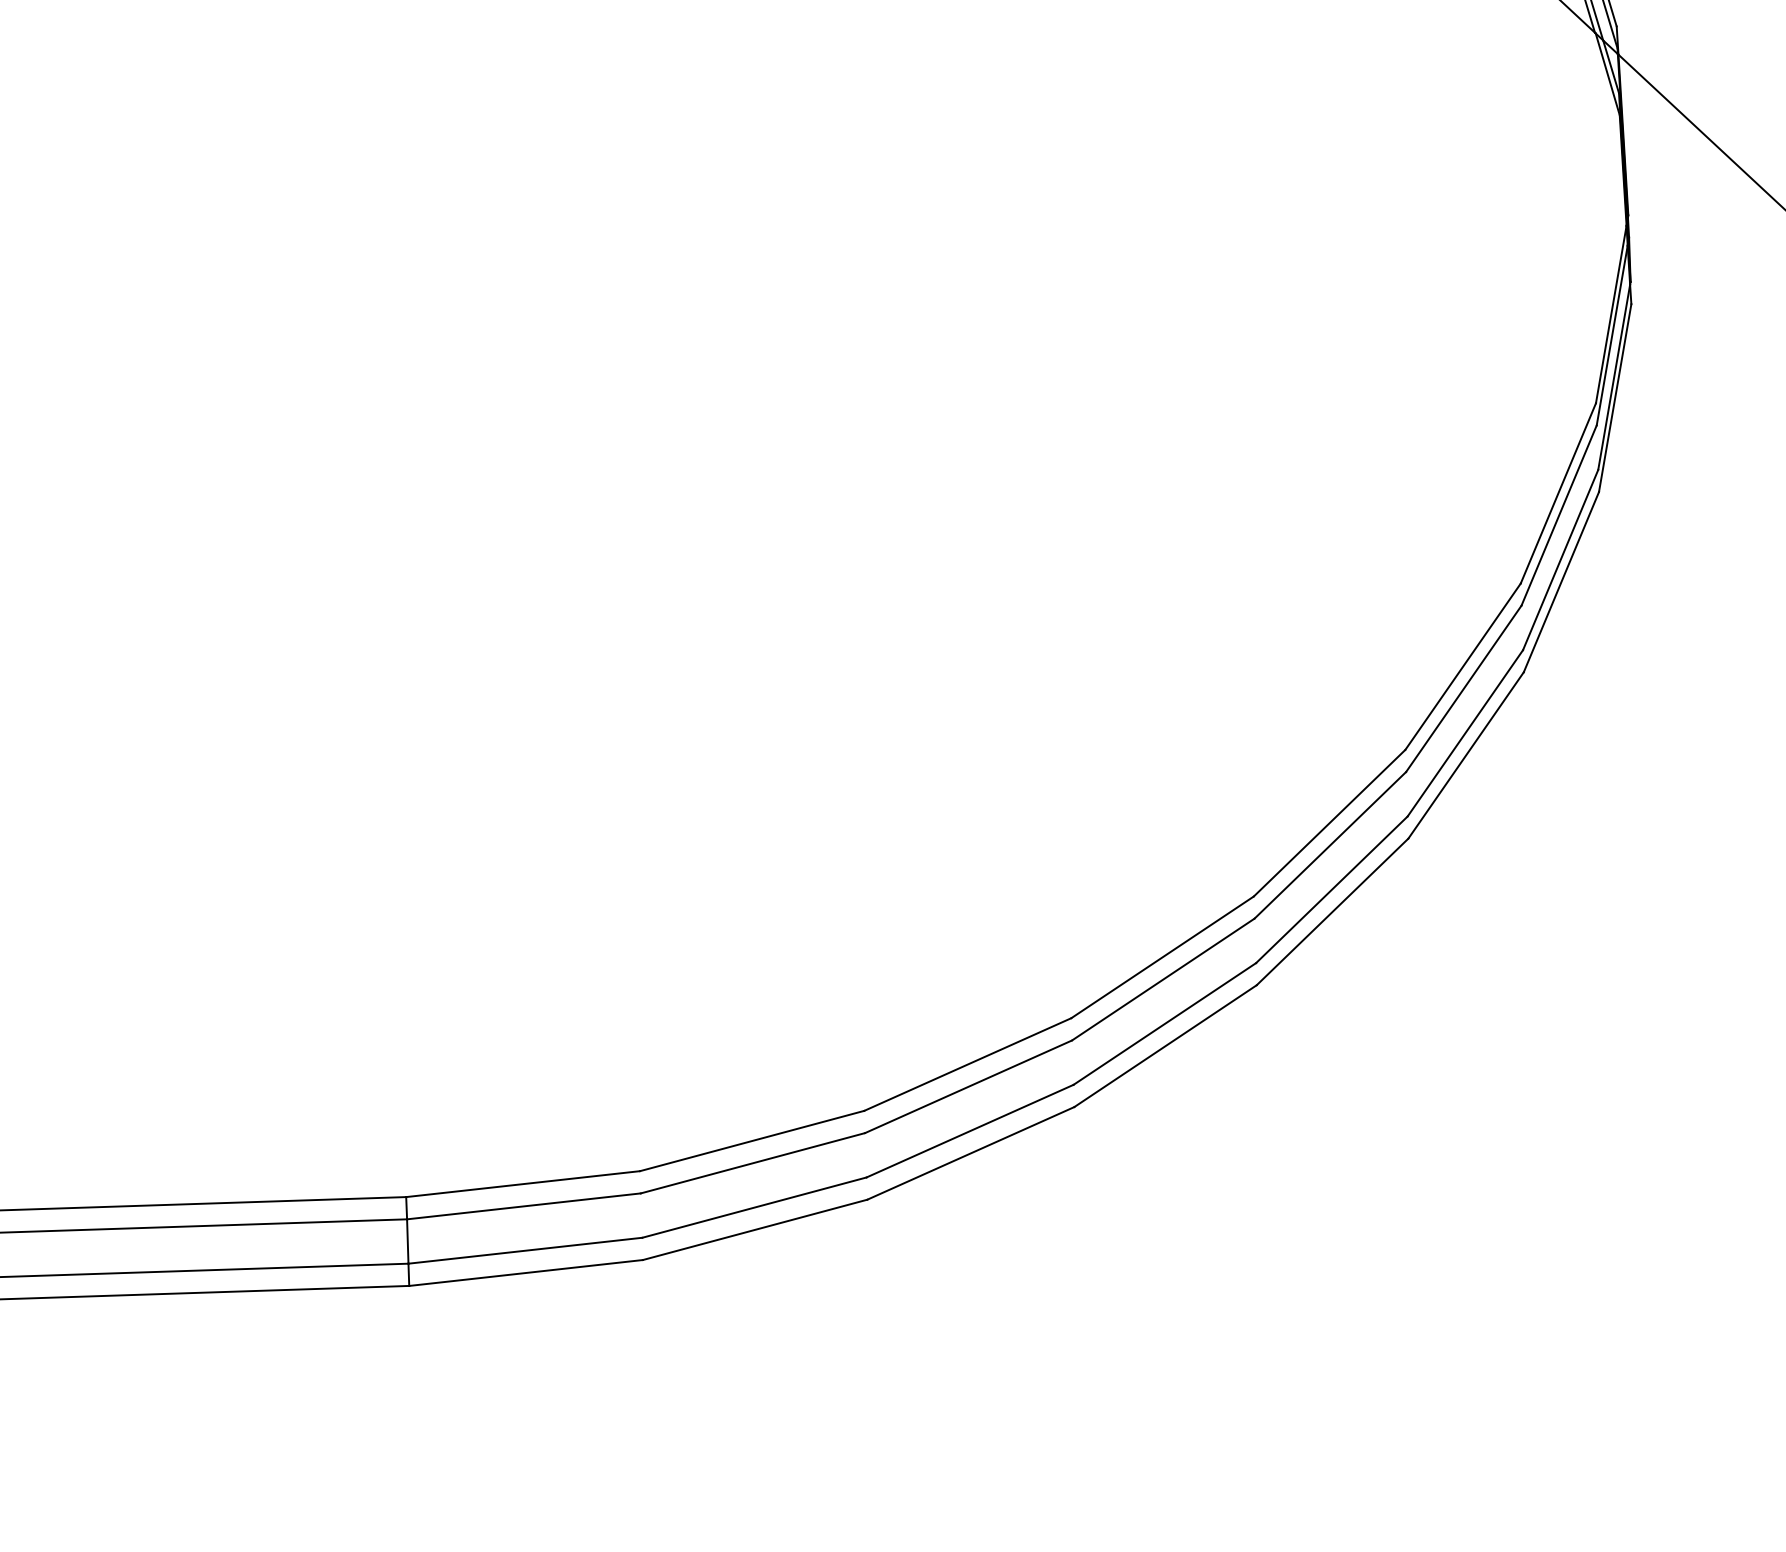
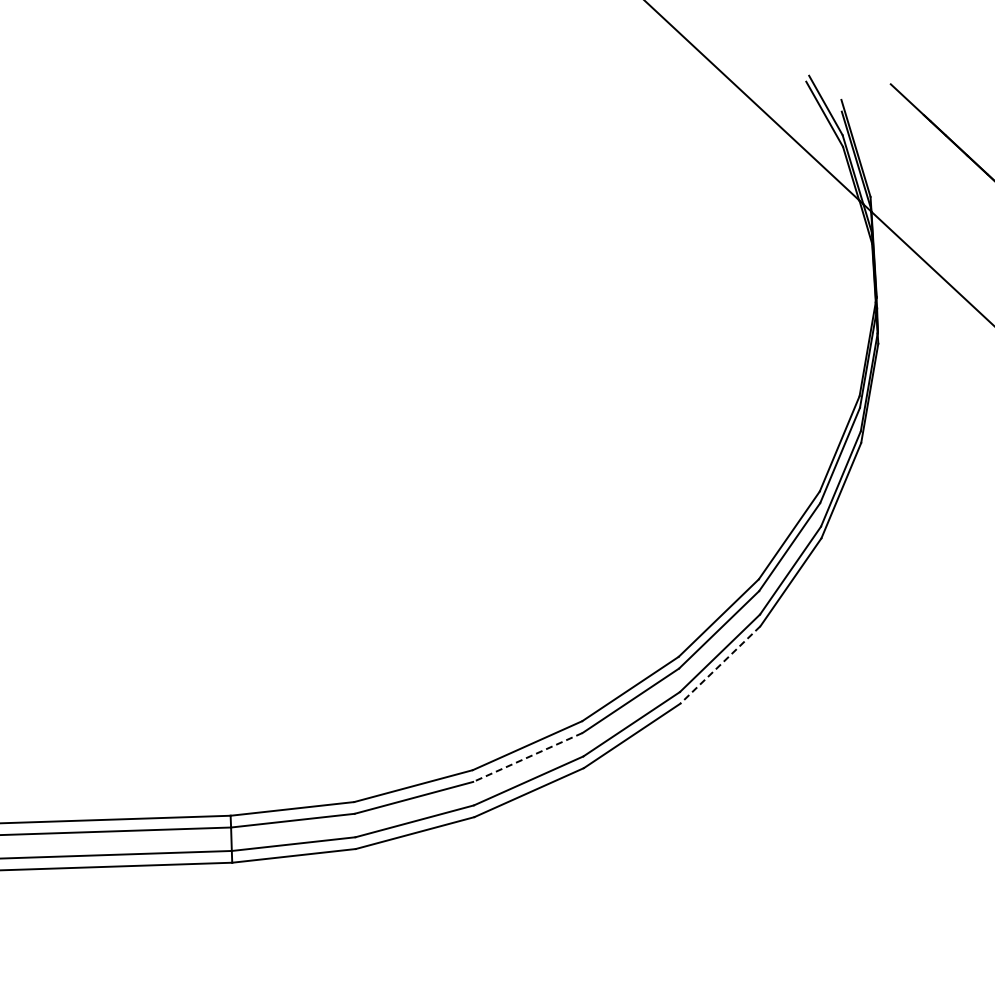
line: (1332, 912) -> (720, 665), solid -> dashed
line: (967, 1086) -> (527, 757), solid -> dashed

